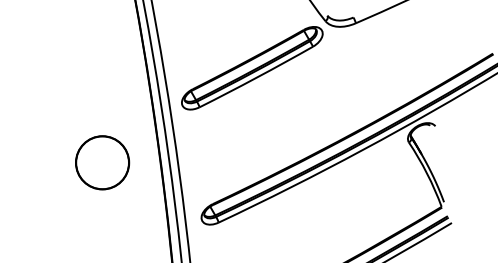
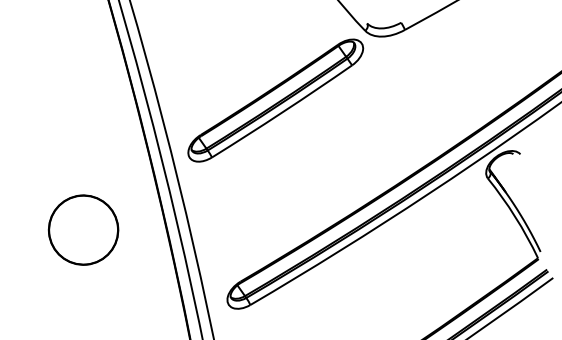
circle: (102, 162) -> (83, 229), moved

